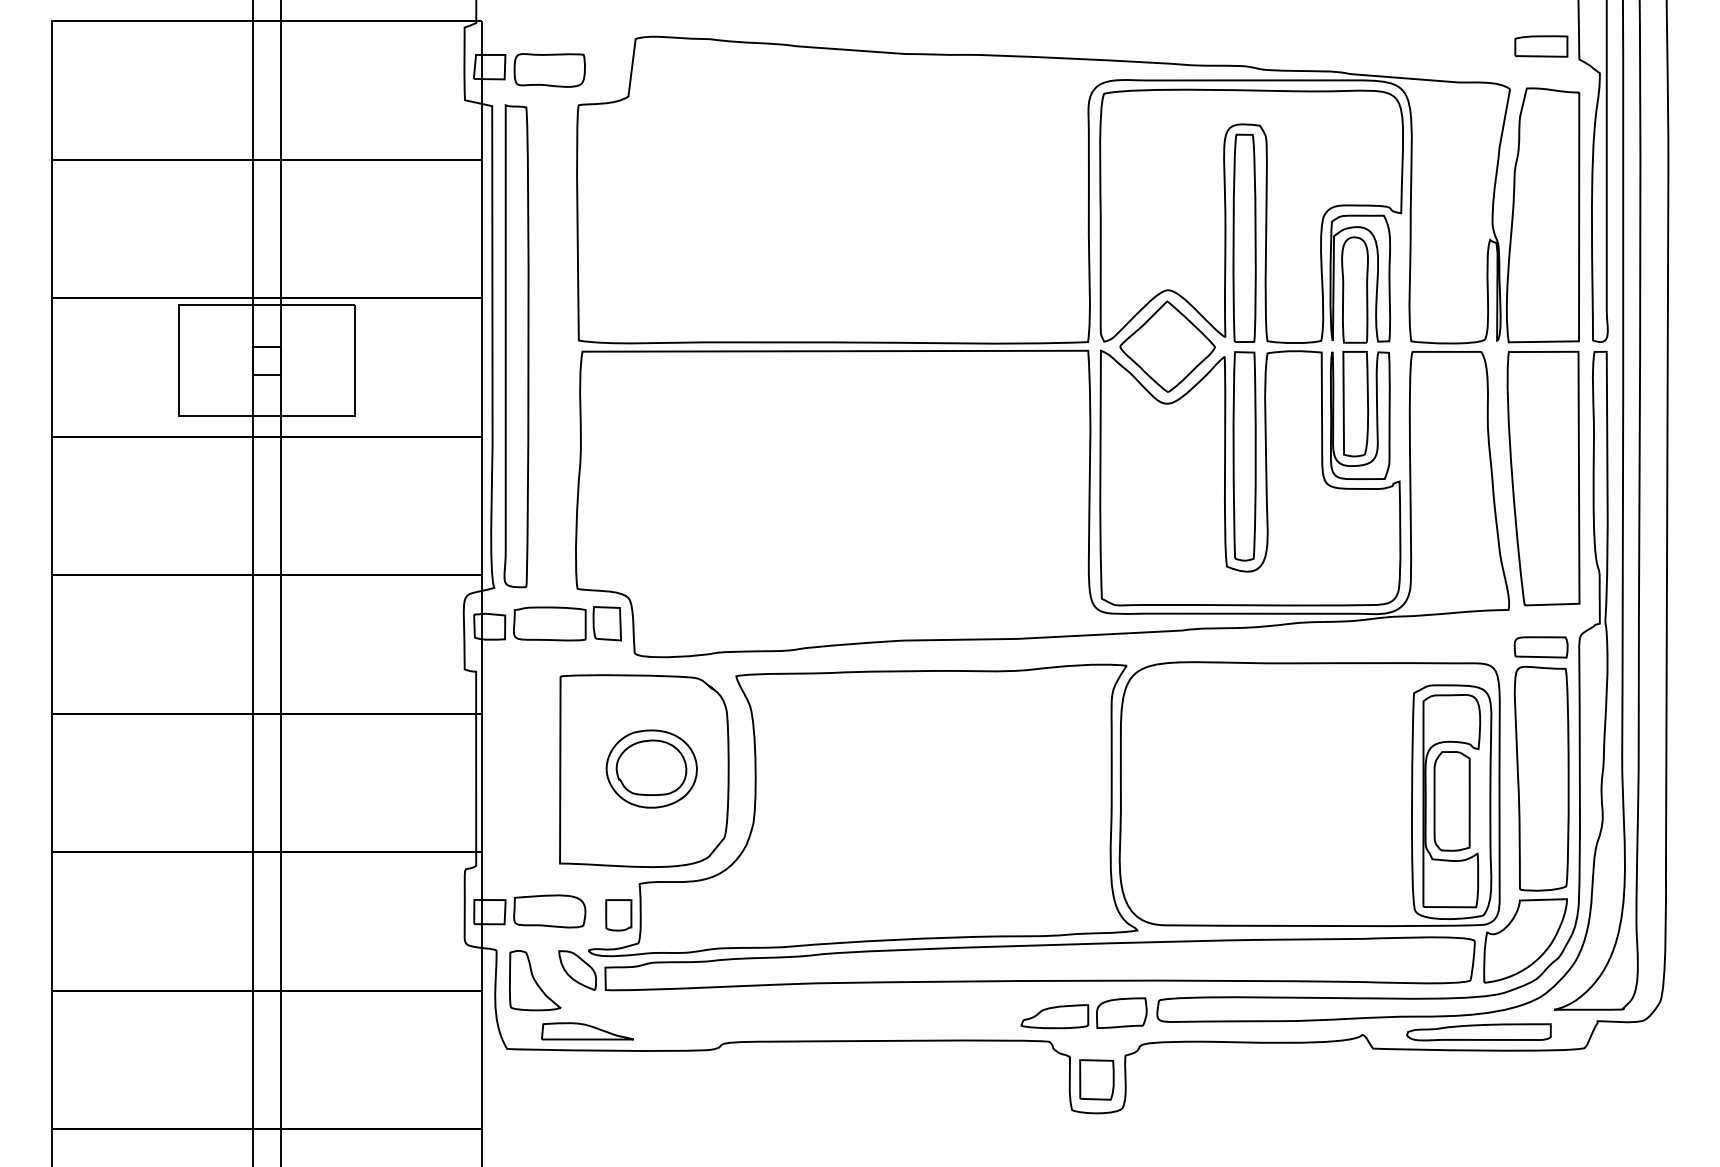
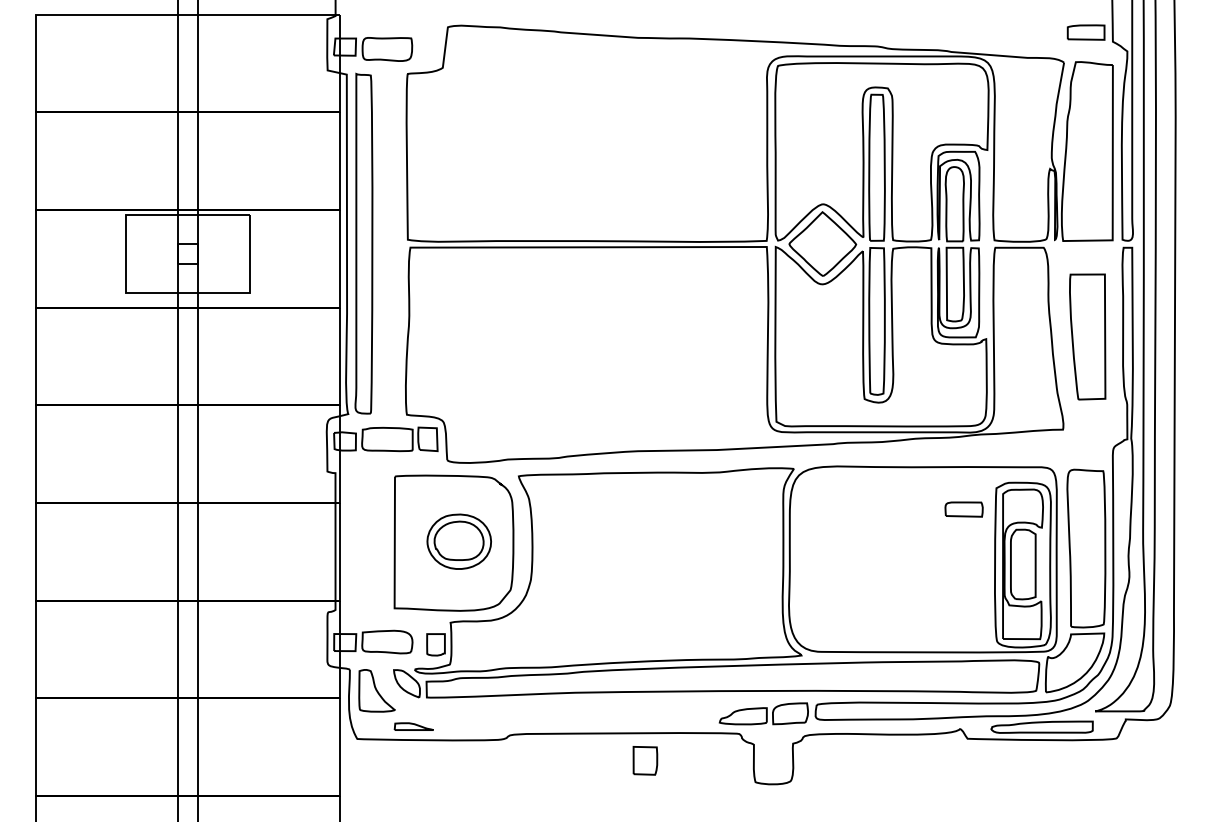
part: (1543, 478) -> (1087, 337), size x0.7
part: (1540, 647) -> (963, 509), moved
part: (587, 1031) -> (413, 726), size x0.6
part: (1096, 1079) -> (645, 760), moved

